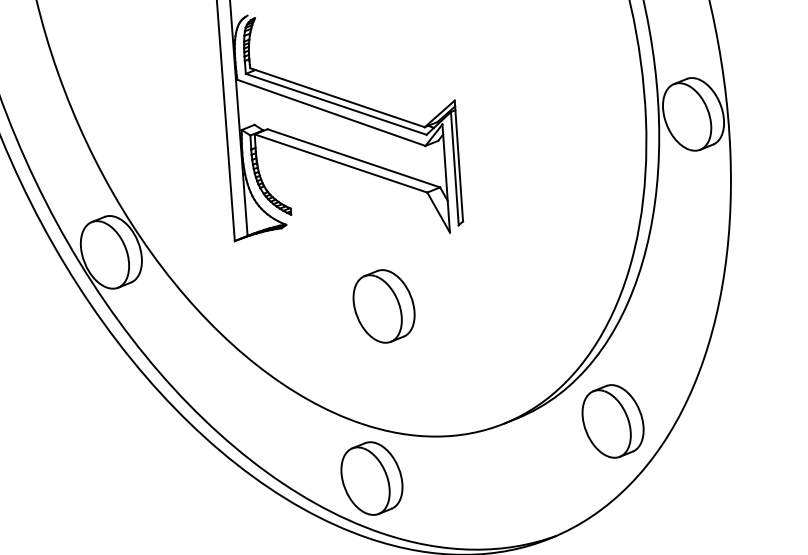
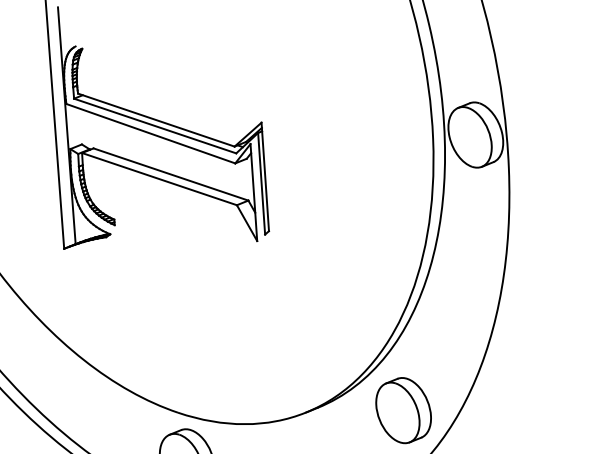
part: (383, 306) -> (197, 307), removed

